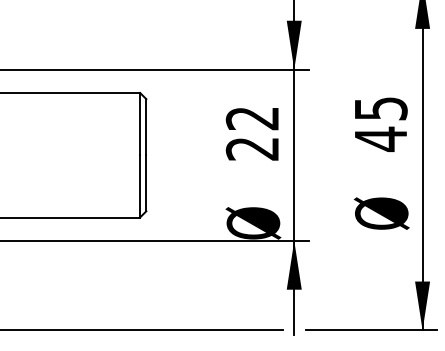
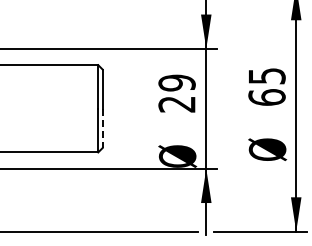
text: (251, 117) -> (176, 82), 22 -> 29
text: (380, 139) -> (266, 97), 45 -> 65
line: (146, 183) -> (102, 128), solid -> dashed

